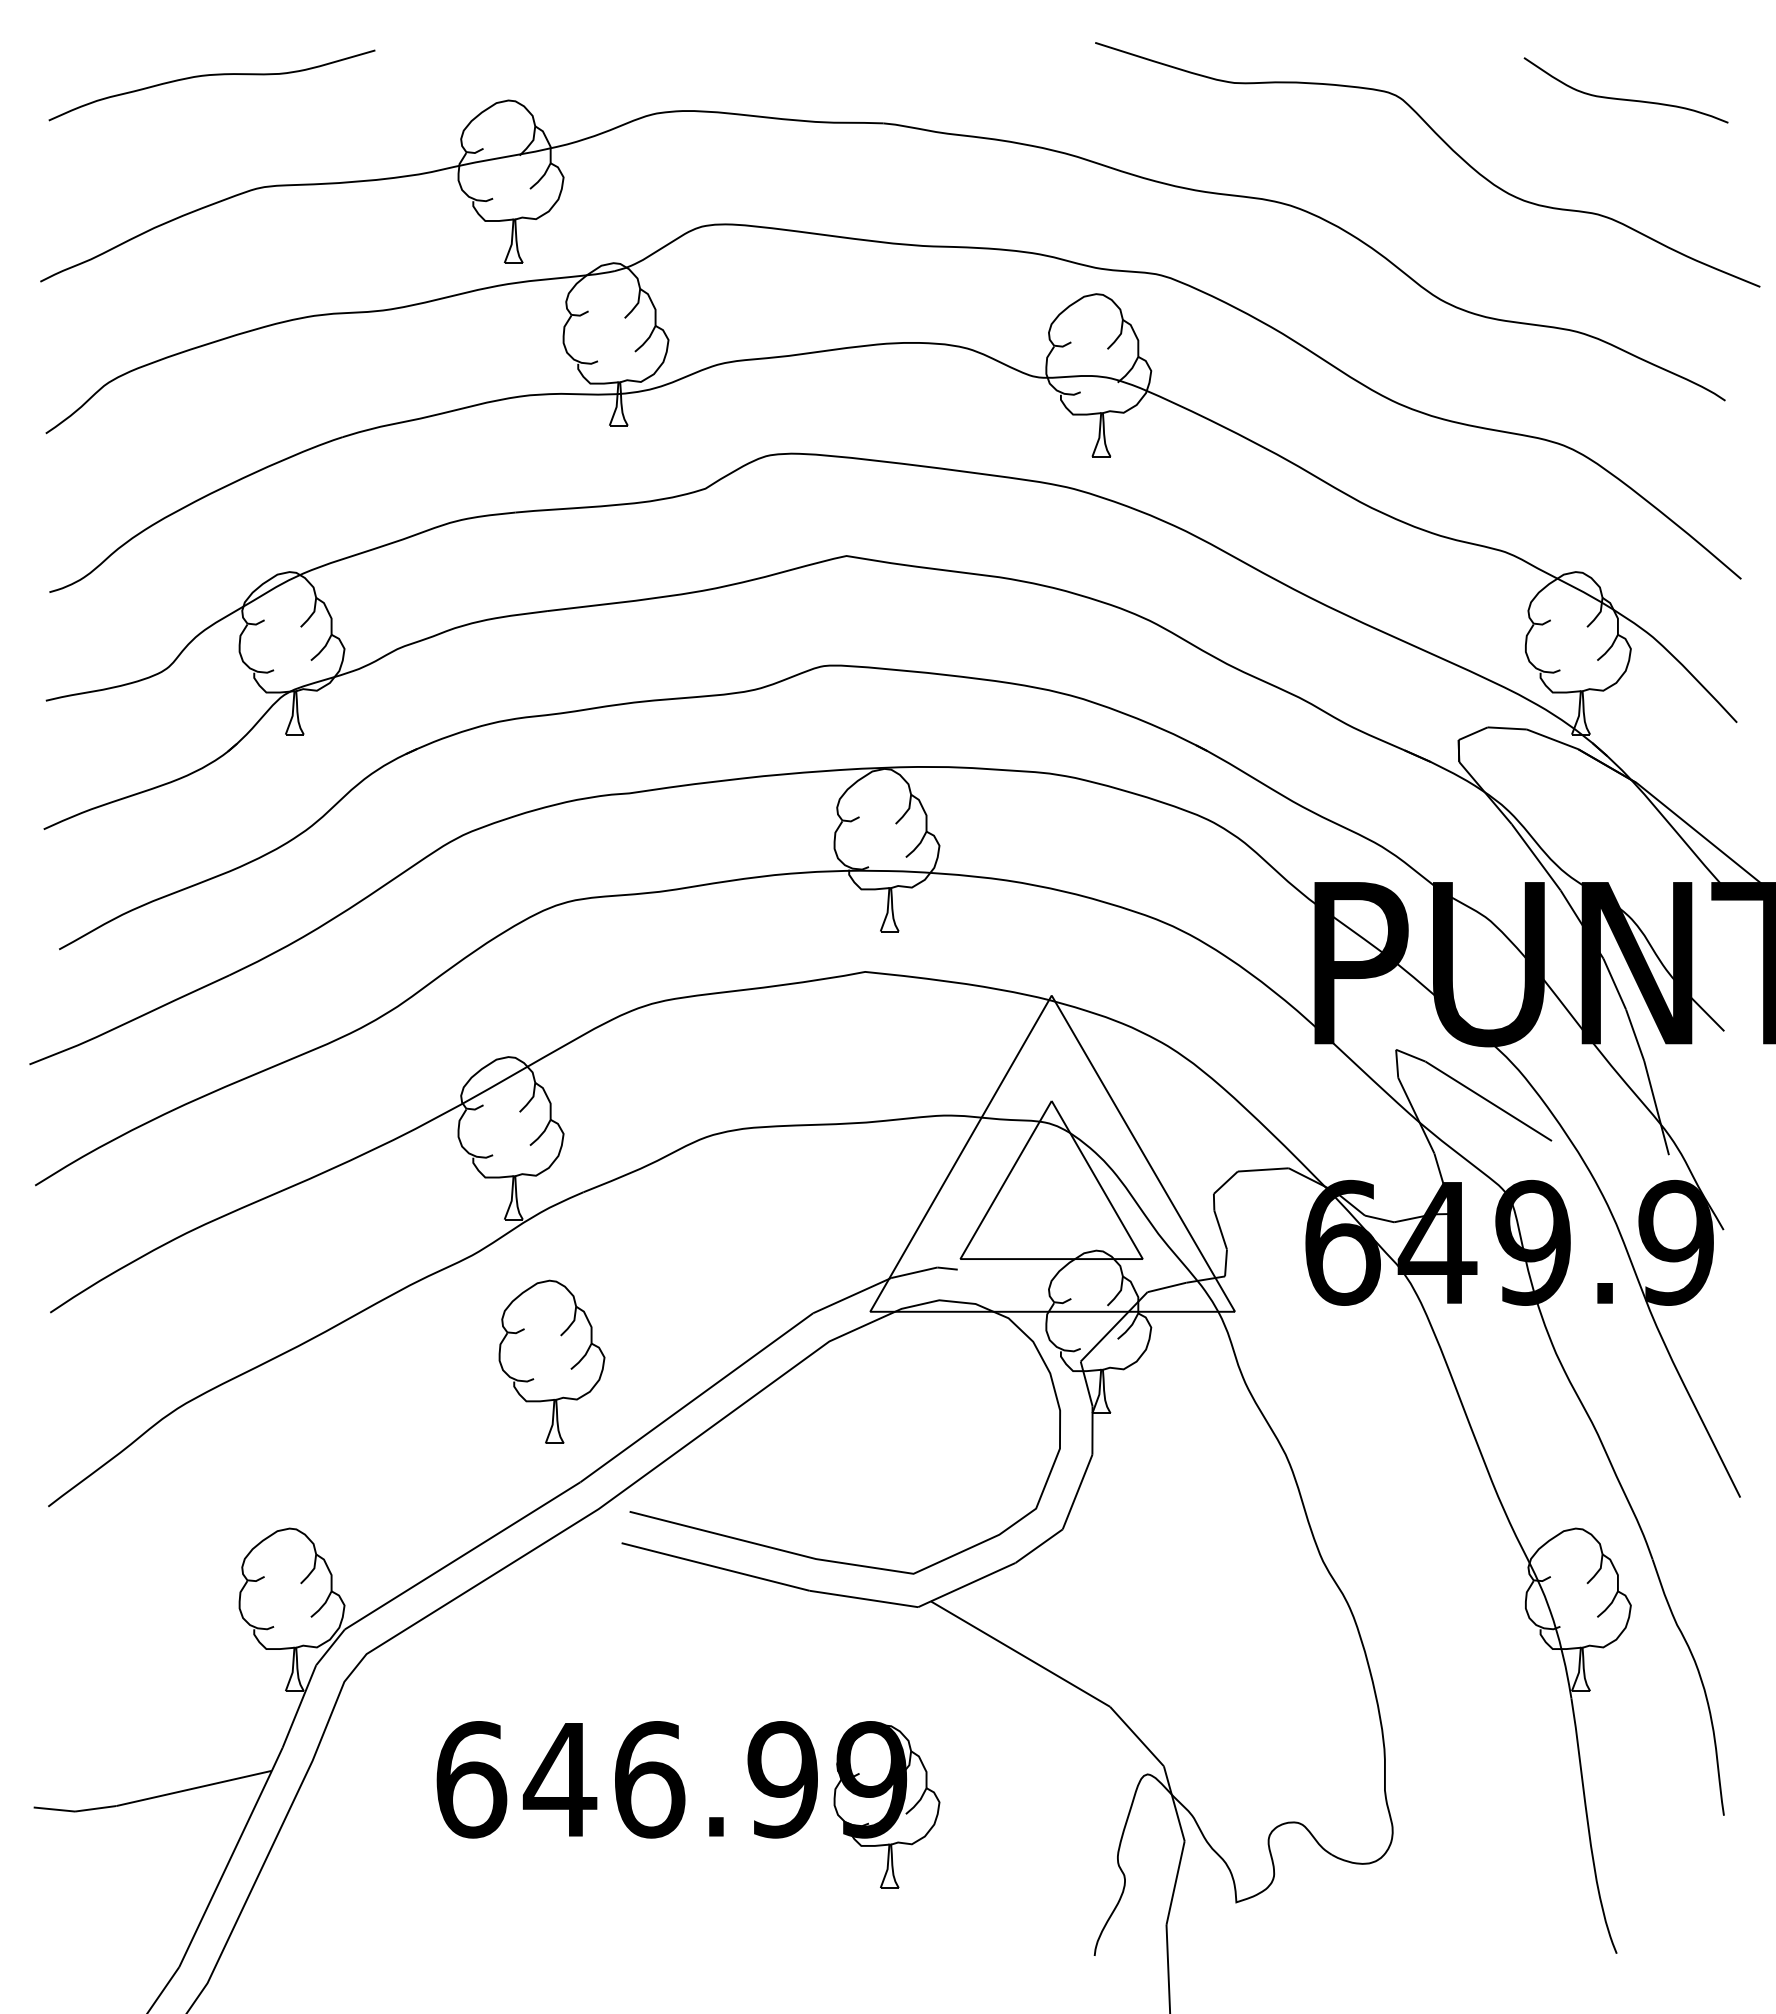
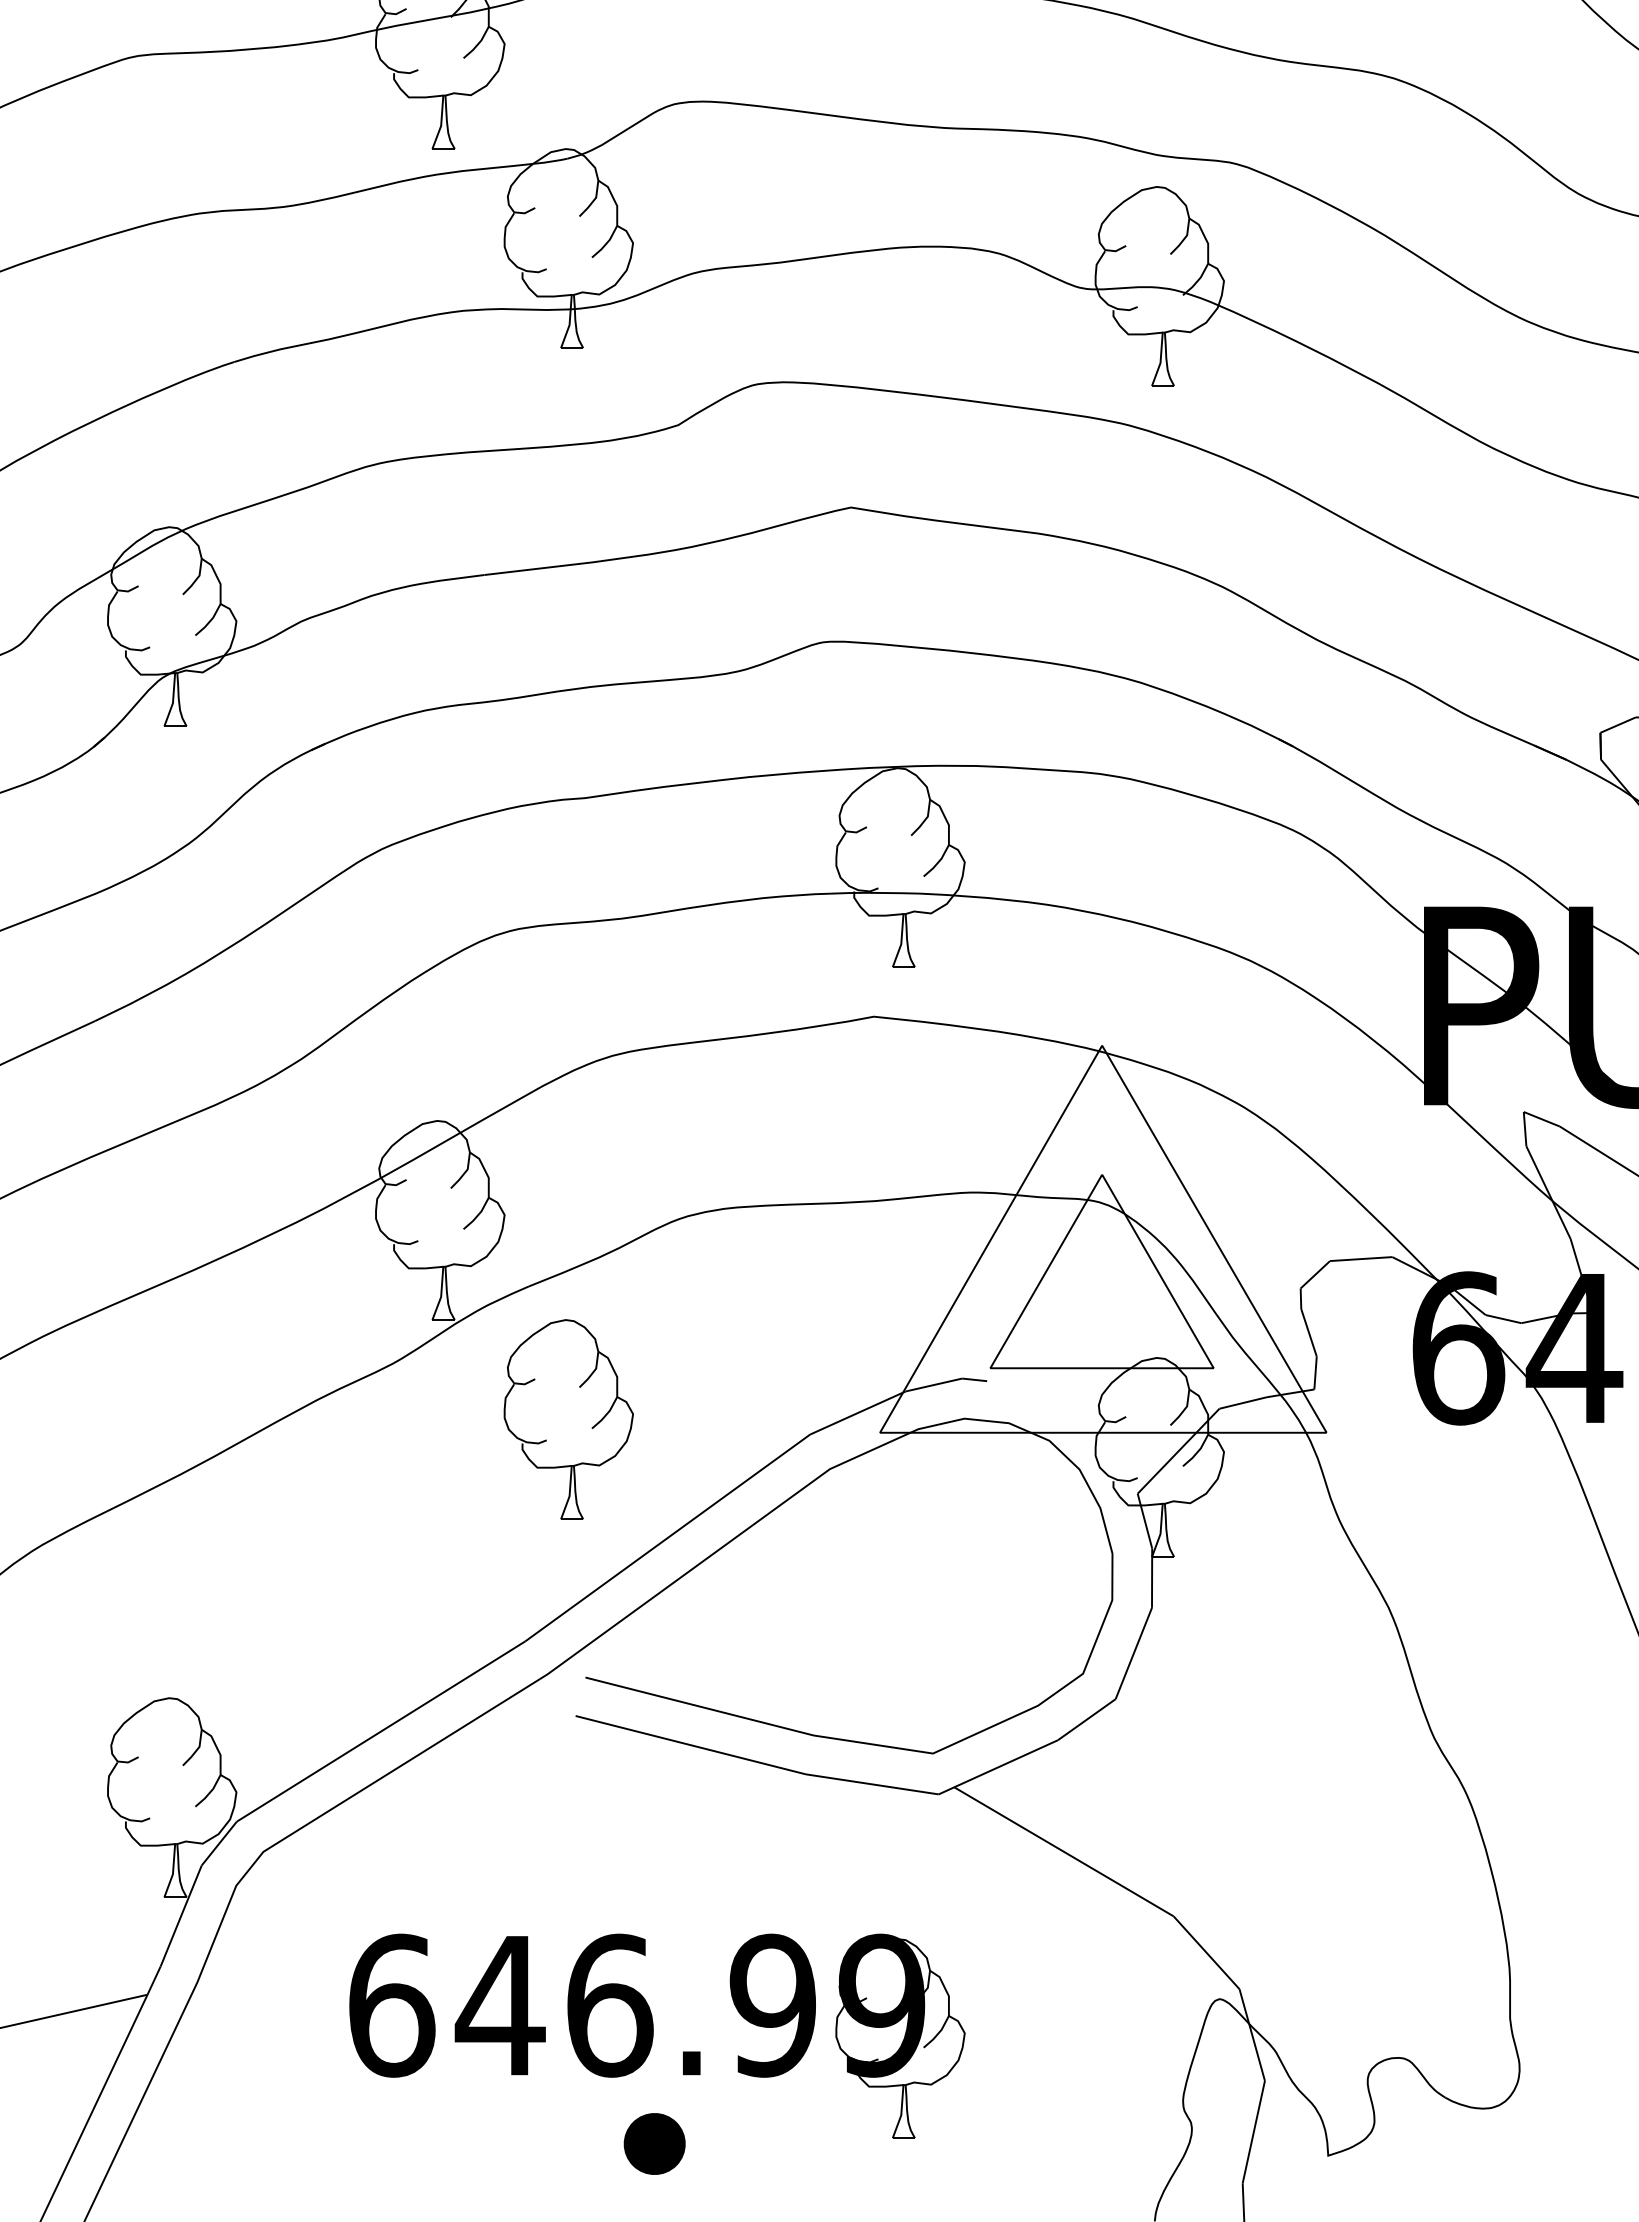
part: (551, 1361) -> (568, 1418), moved
part: (686, 1892) -> (655, 2143), added

